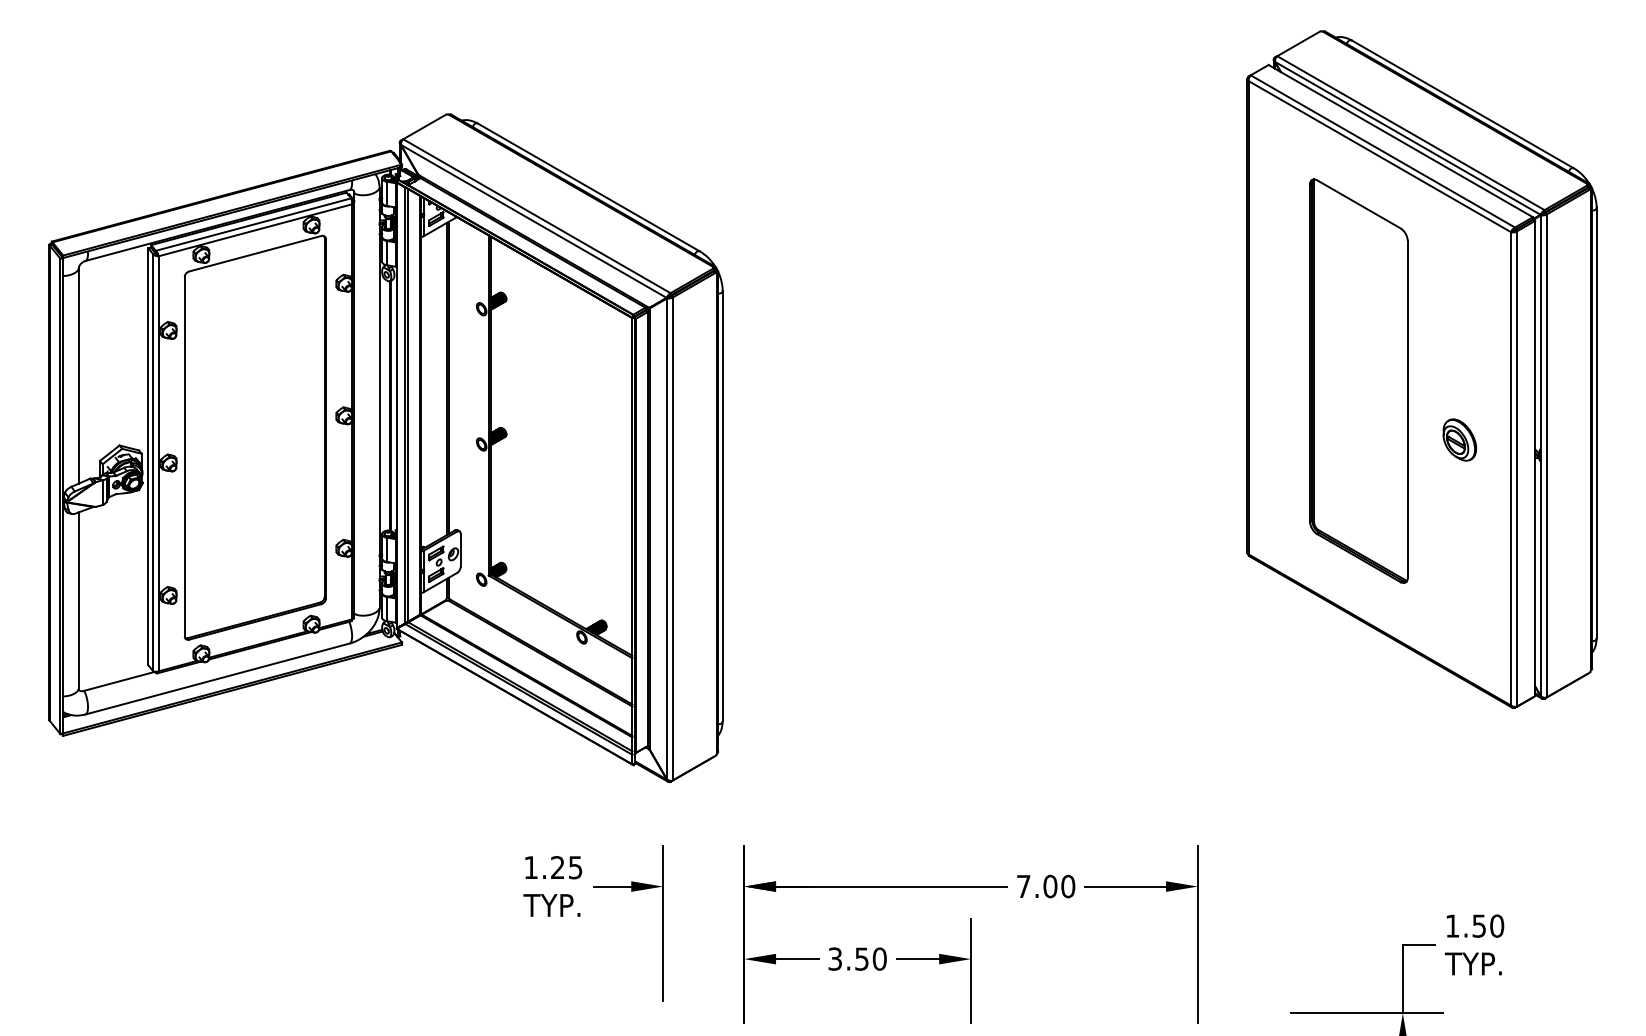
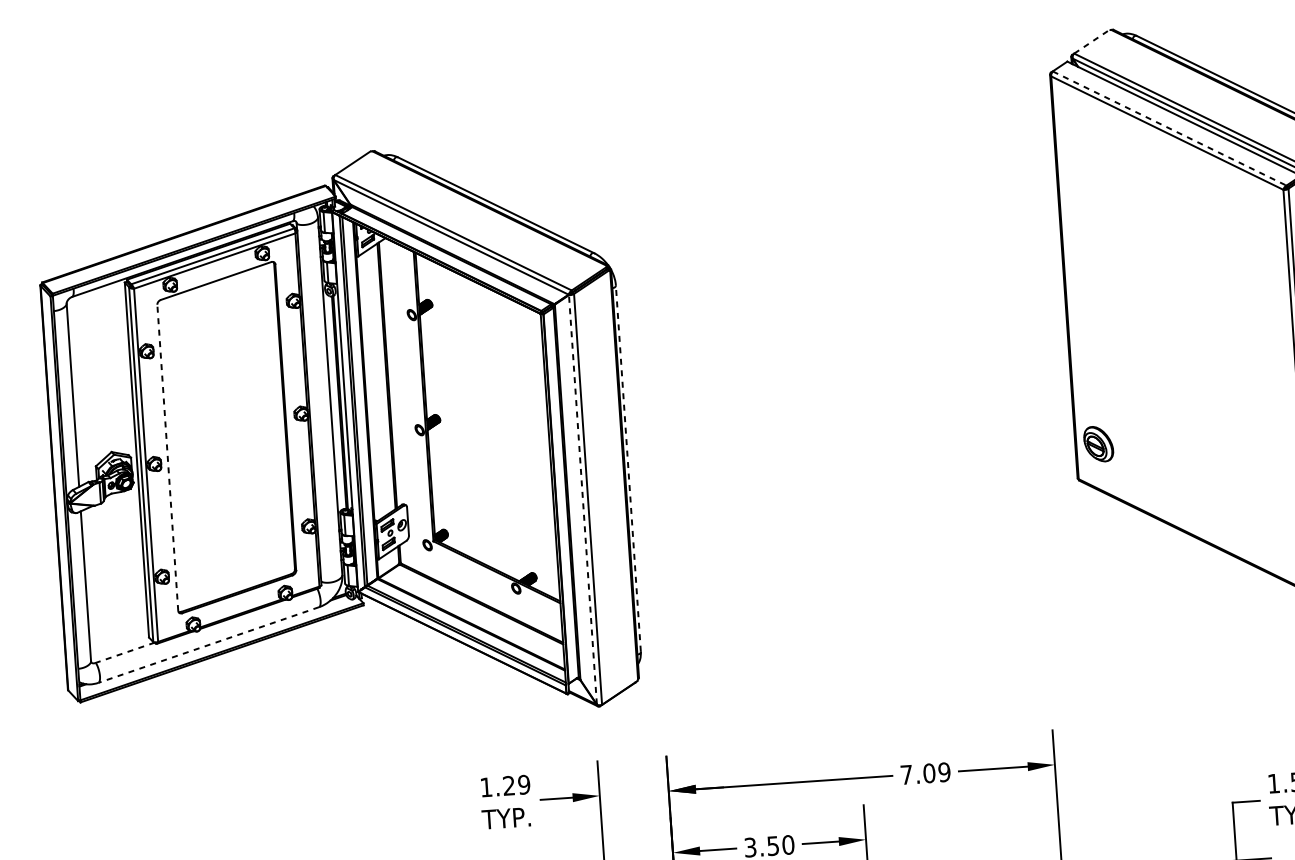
line: (1298, 43) -> (1091, 41), solid -> dashed
line: (1383, 151) -> (1170, 128), solid -> dashed
part: (1358, 380) -> (1162, 324), removed
part: (1459, 439) -> (1098, 443), moved
line: (184, 456) -> (167, 457), solid -> dashed
line: (722, 505) -> (628, 468), solid -> dashed
line: (667, 538) -> (583, 499), solid -> dashed
line: (217, 678) -> (208, 644), solid -> dashed
line: (118, 681) -> (124, 652), solid -> dashed
text: (575, 867) -> (524, 784), 1.25 -> 1.29
text: (1068, 886) -> (944, 772), 7.00 -> 7.09

